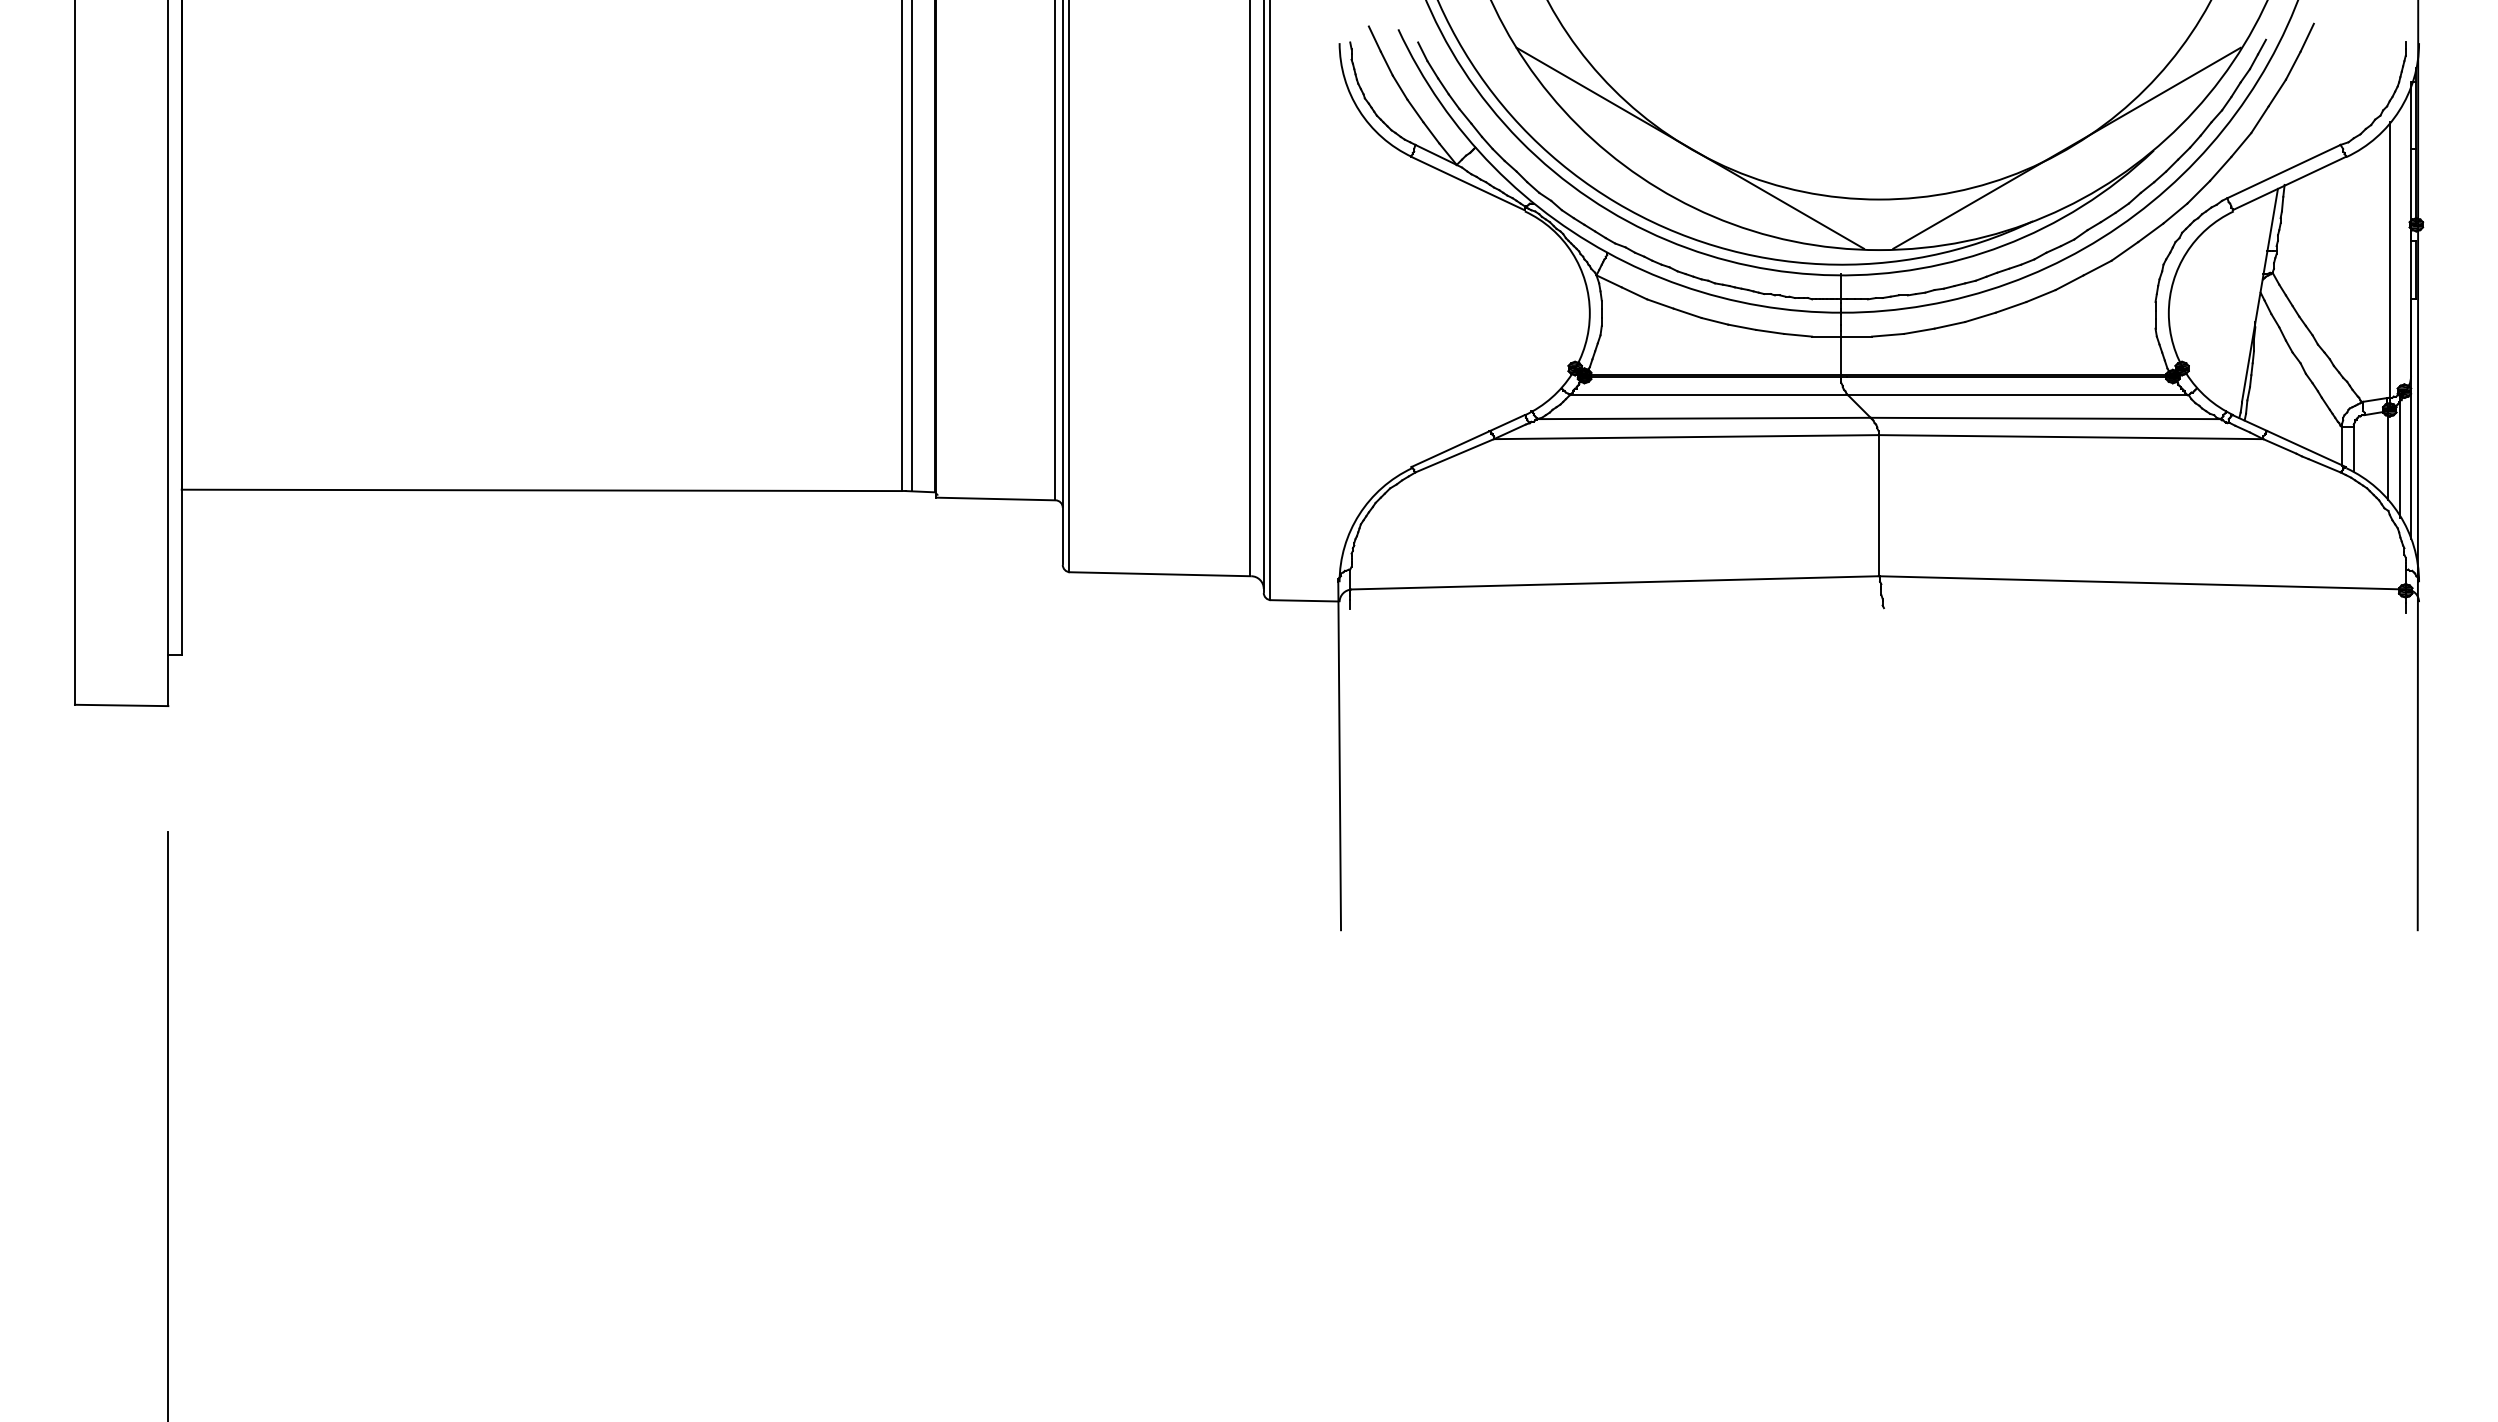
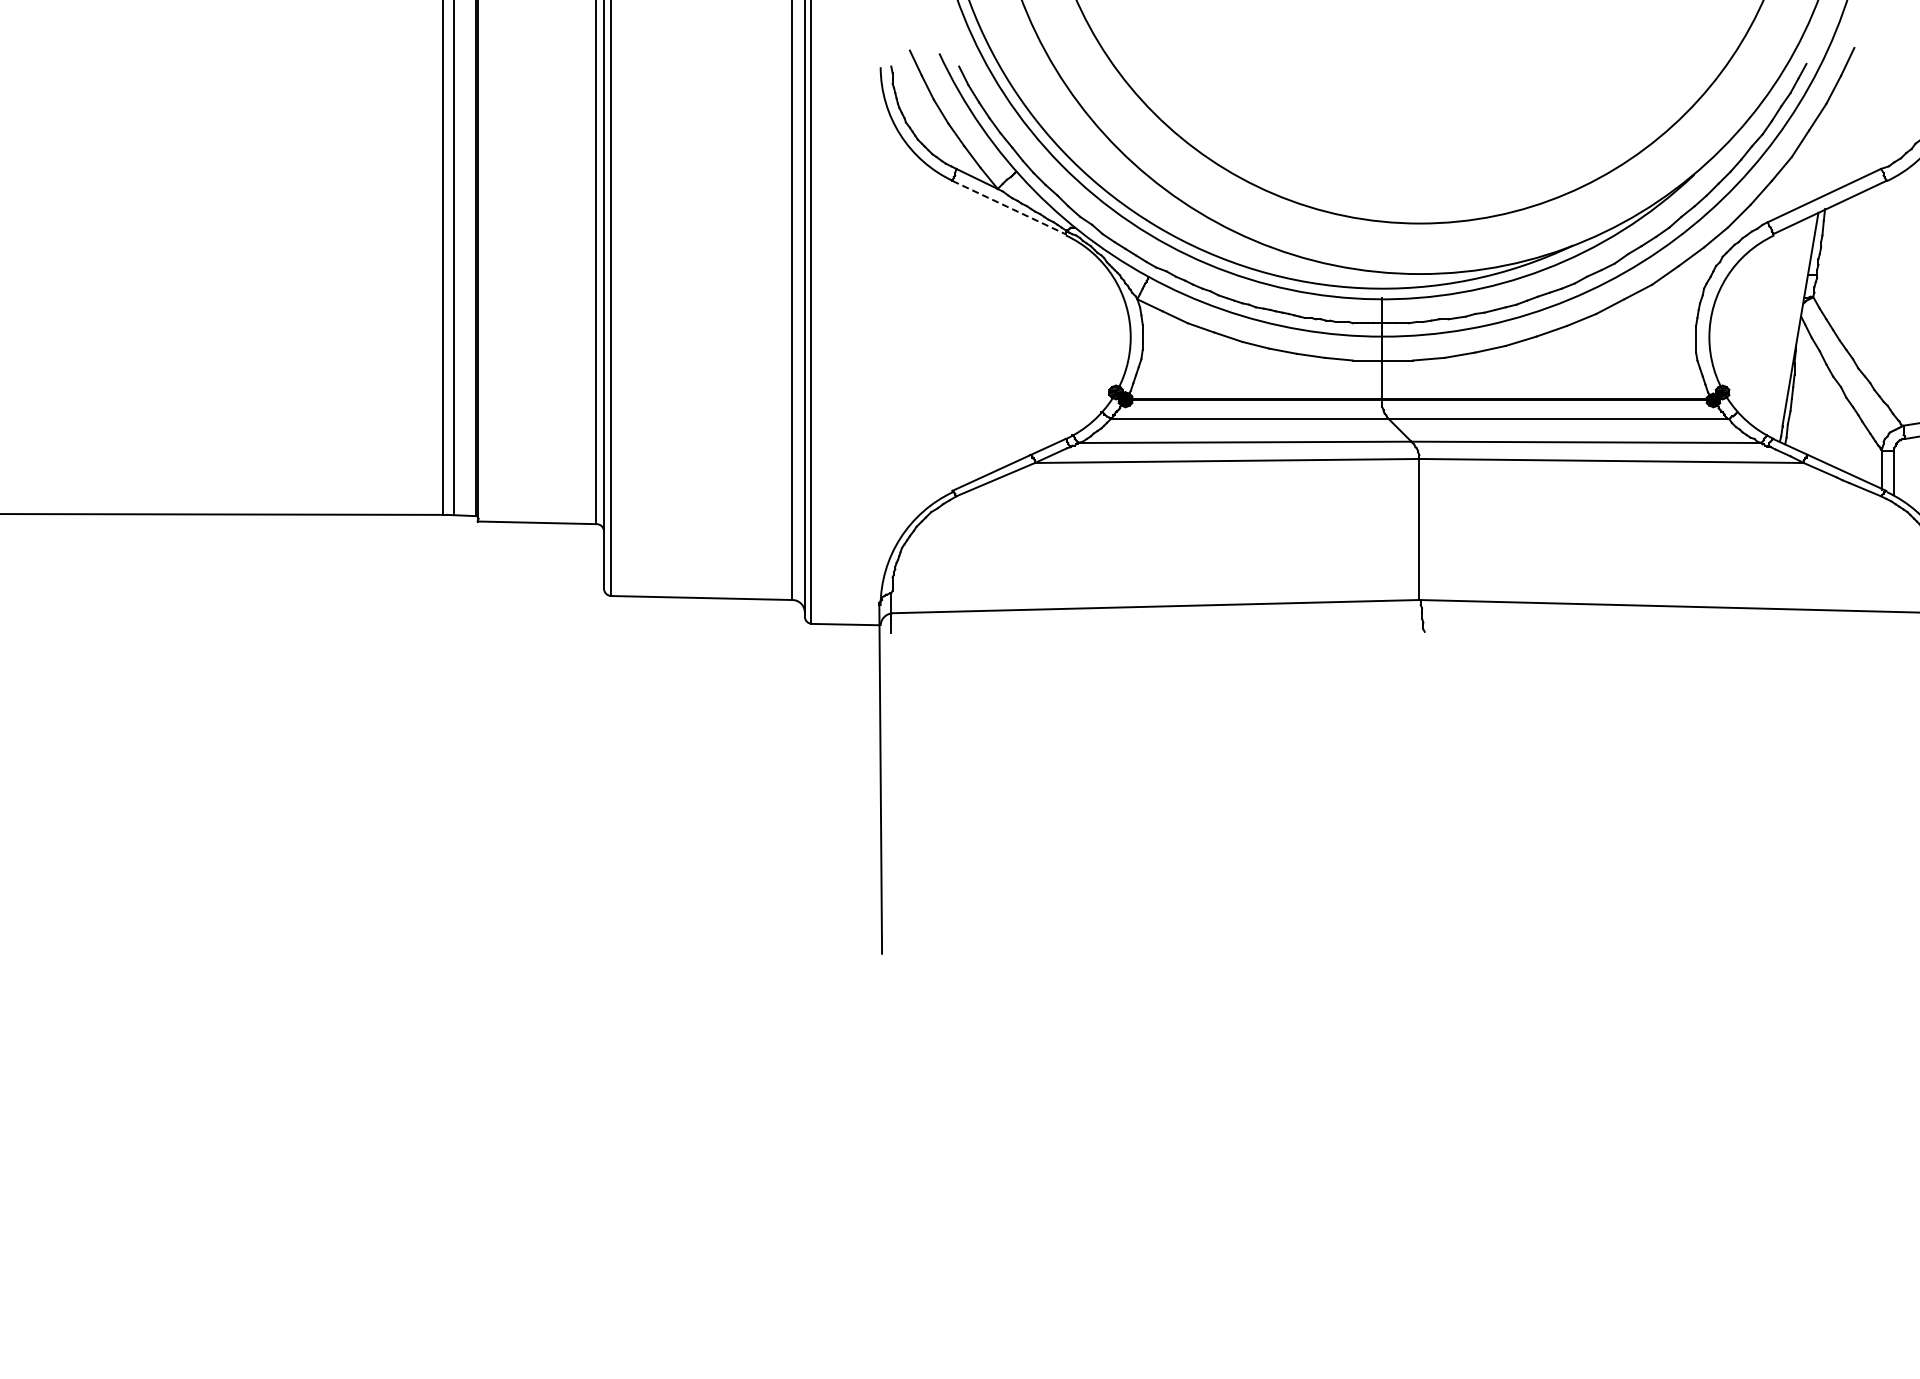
line: (1690, 147) -> (1231, 171), removed
line: (2066, 147) -> (1607, 171), removed
line: (1468, 183) -> (1009, 207), solid -> dashed

